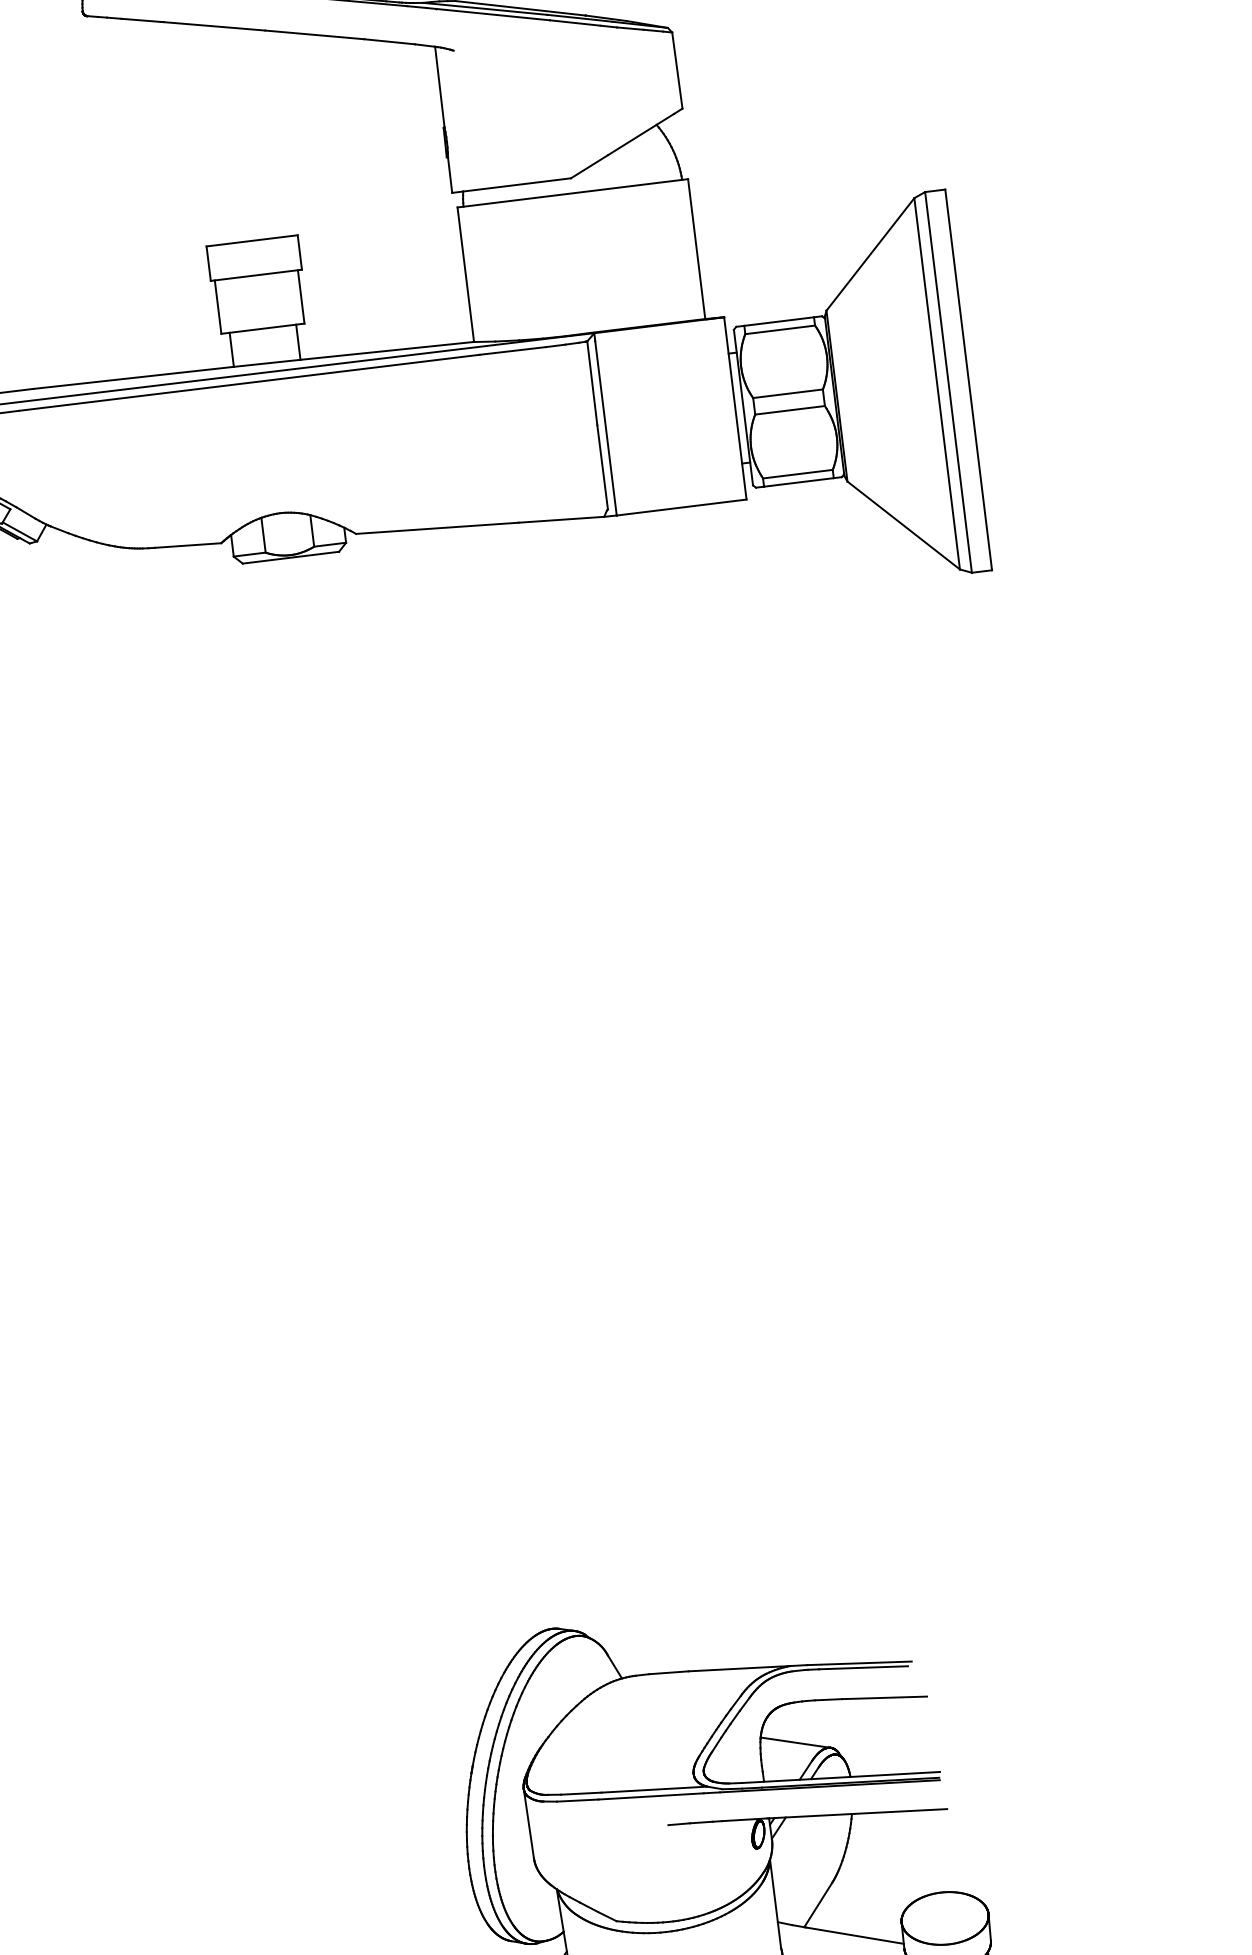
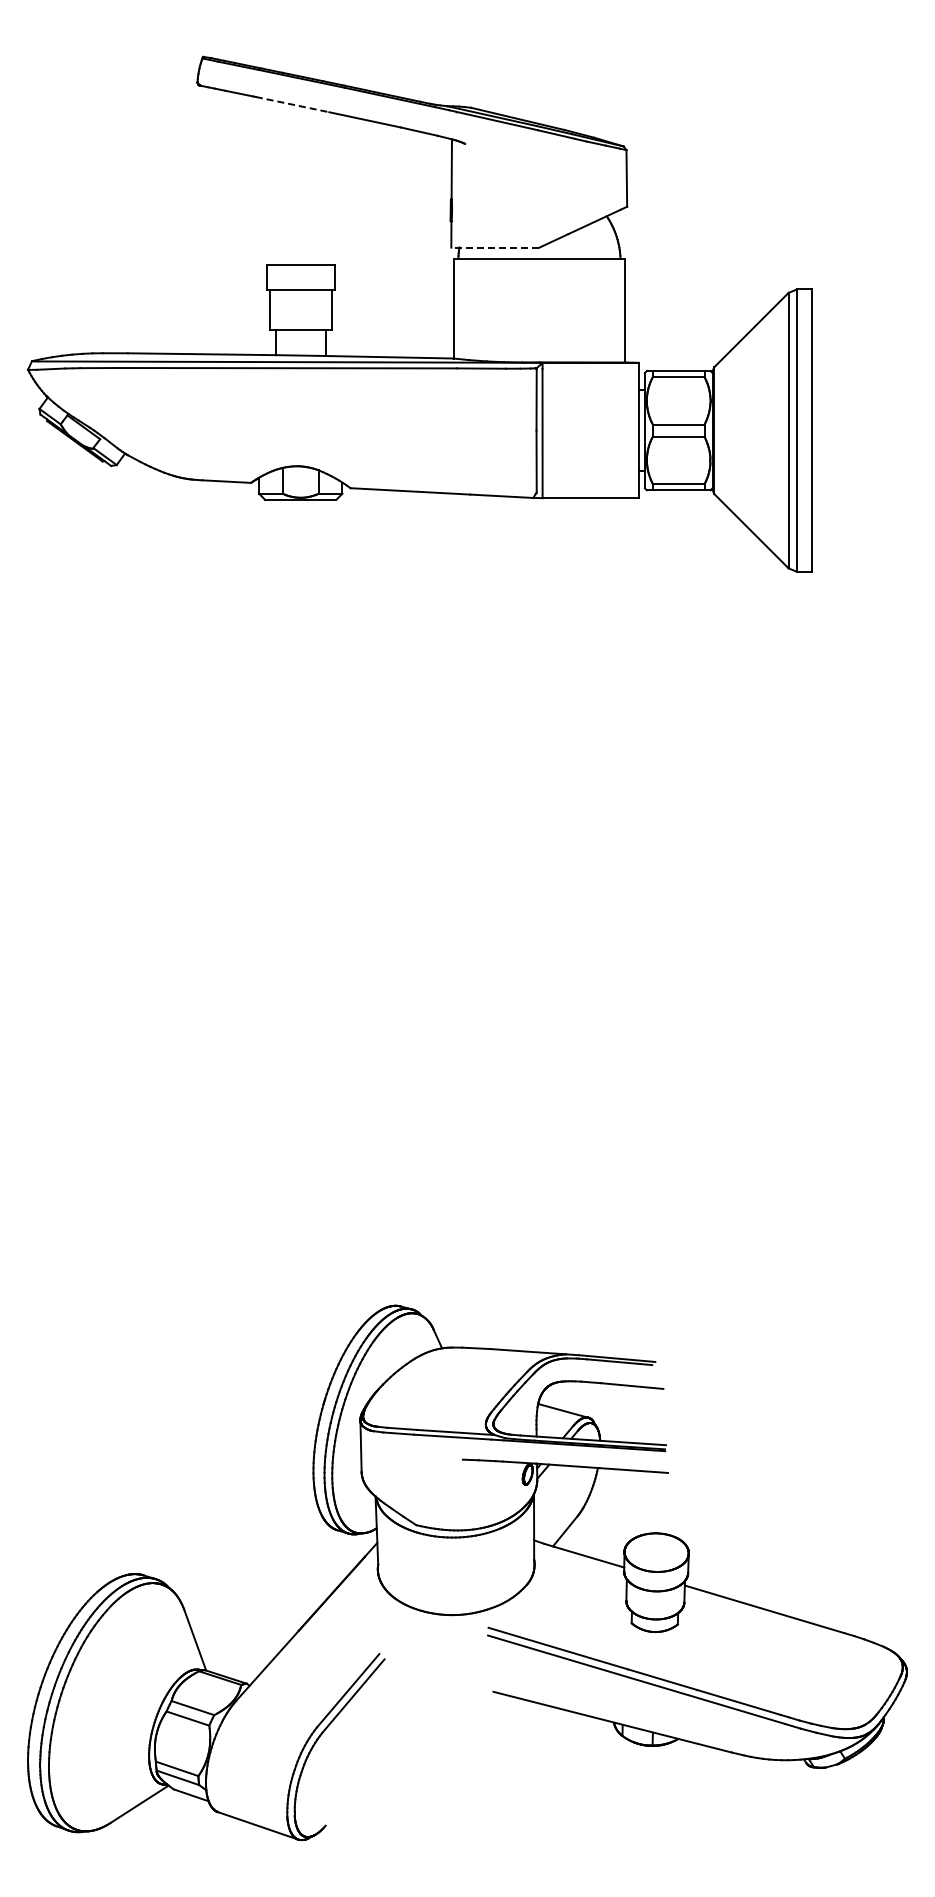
line: (214, 26) -> (292, 104), solid -> dashed
line: (510, 185) -> (494, 247), solid -> dashed

